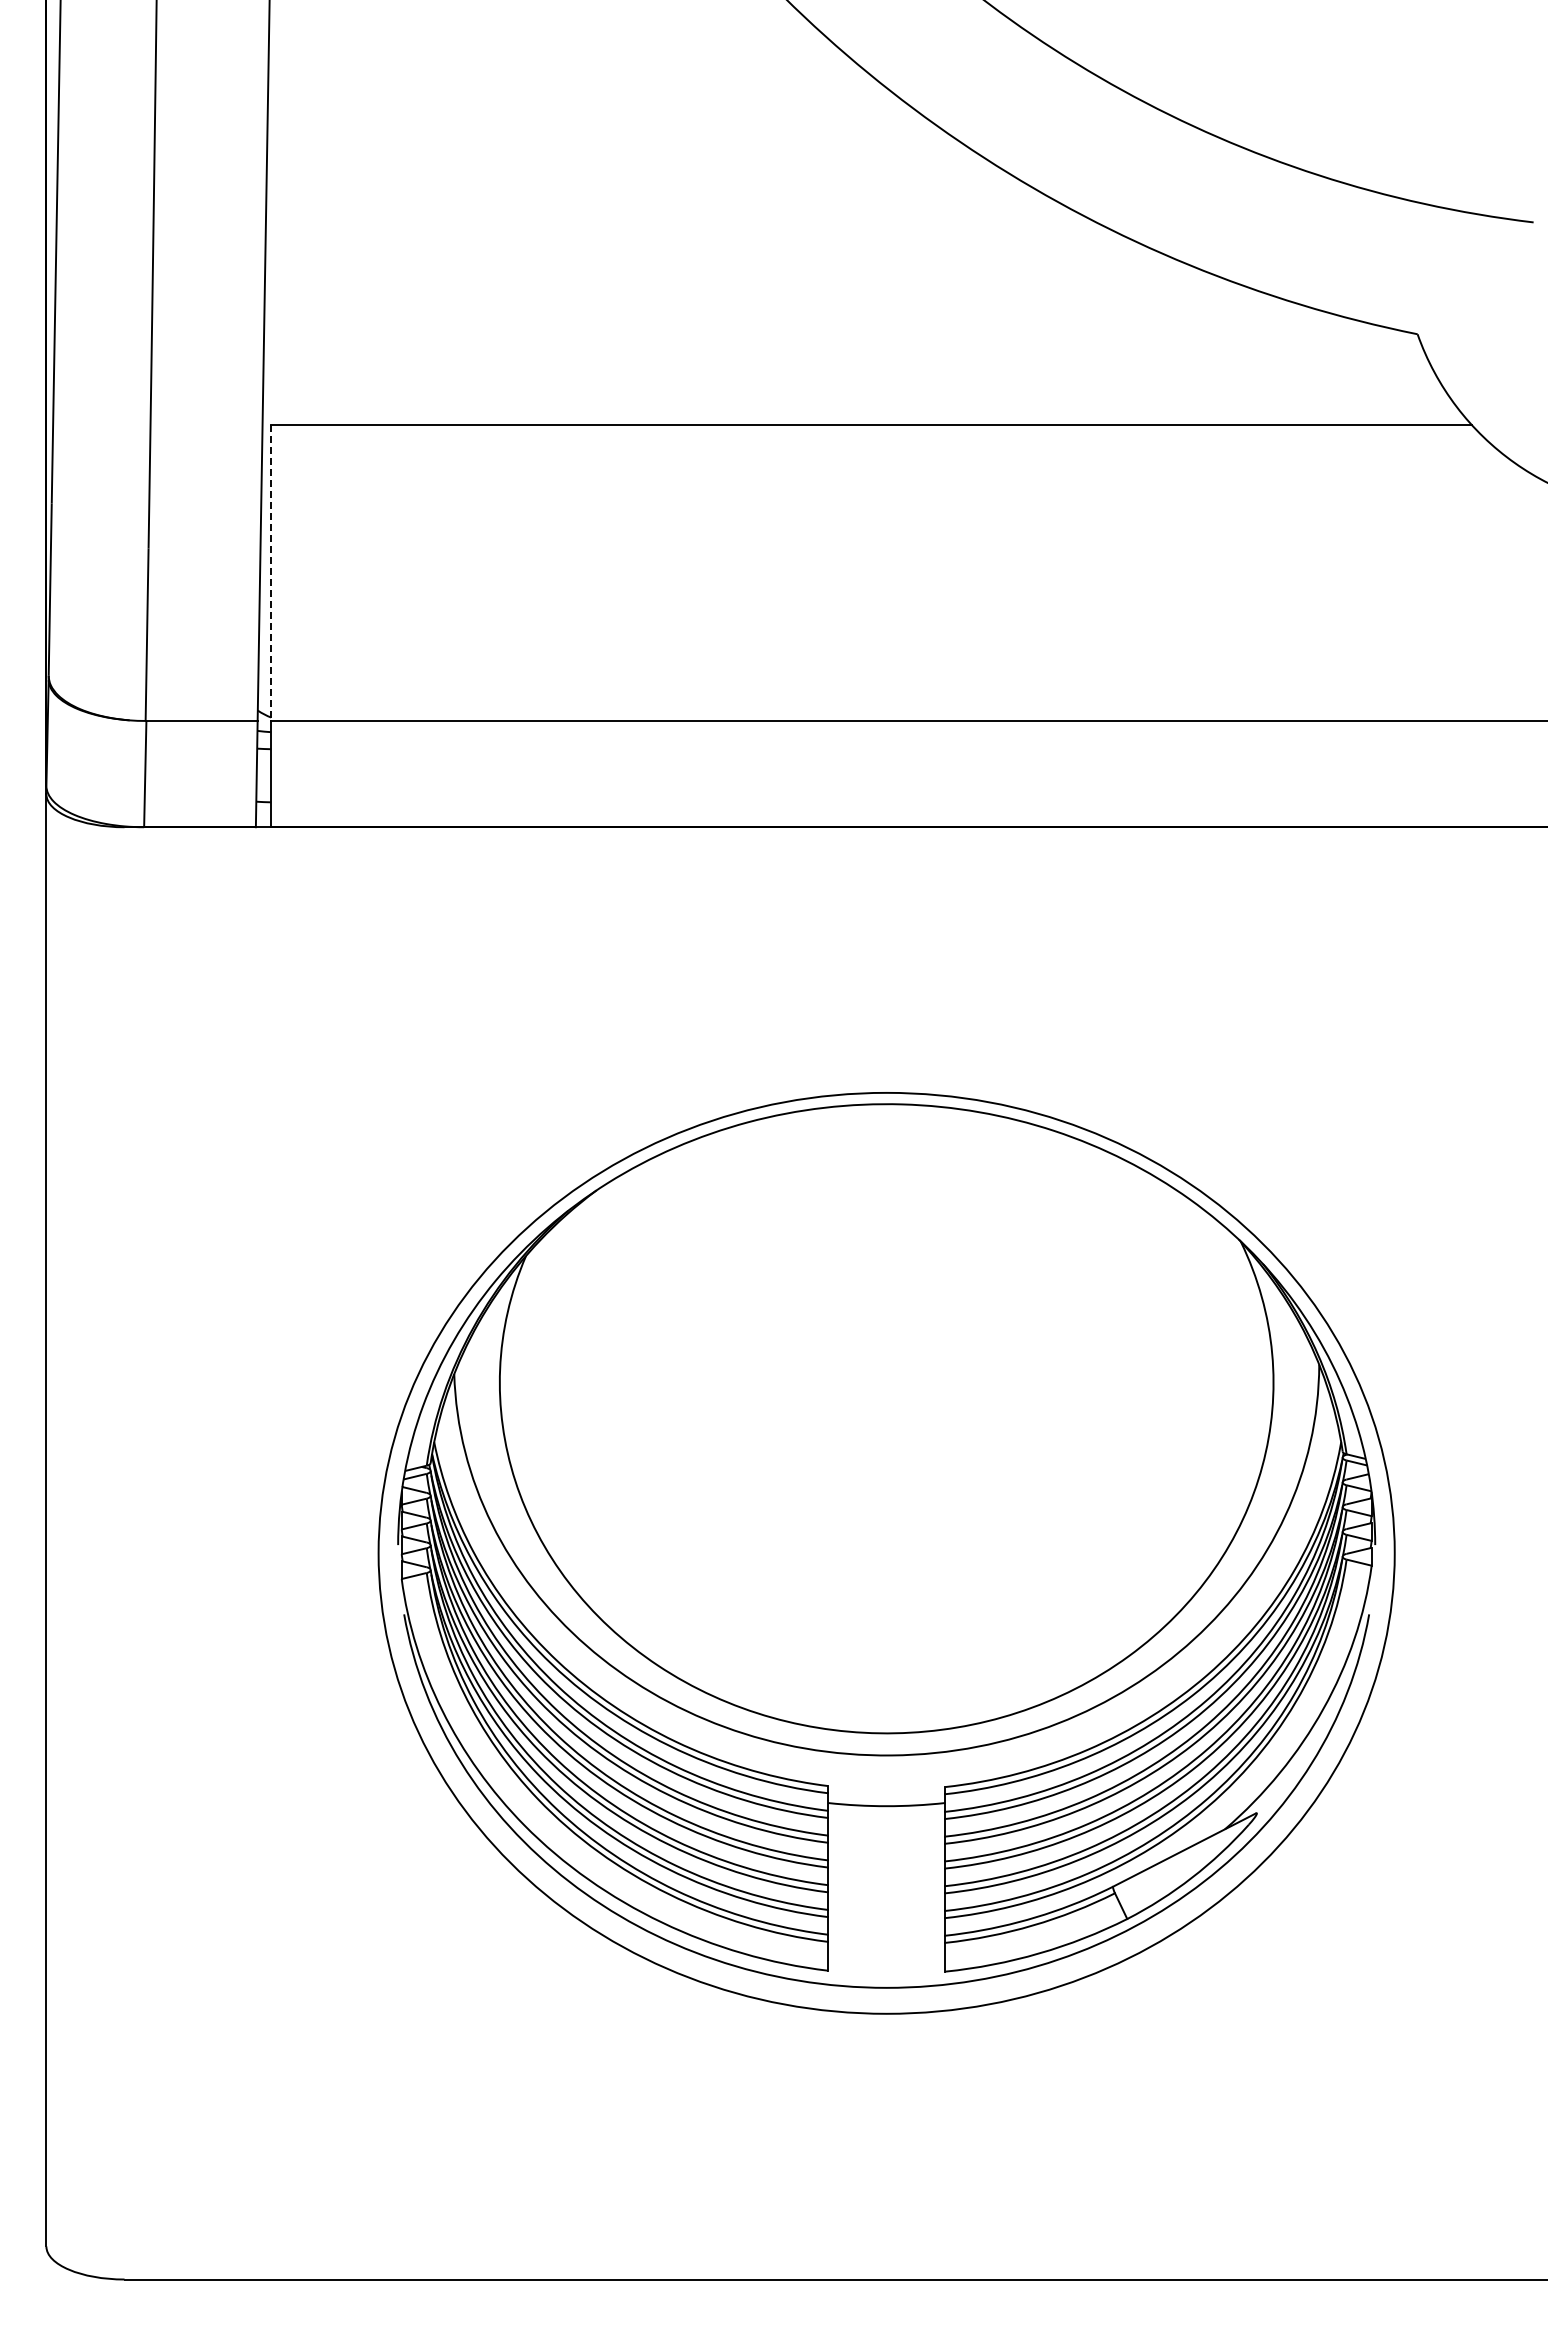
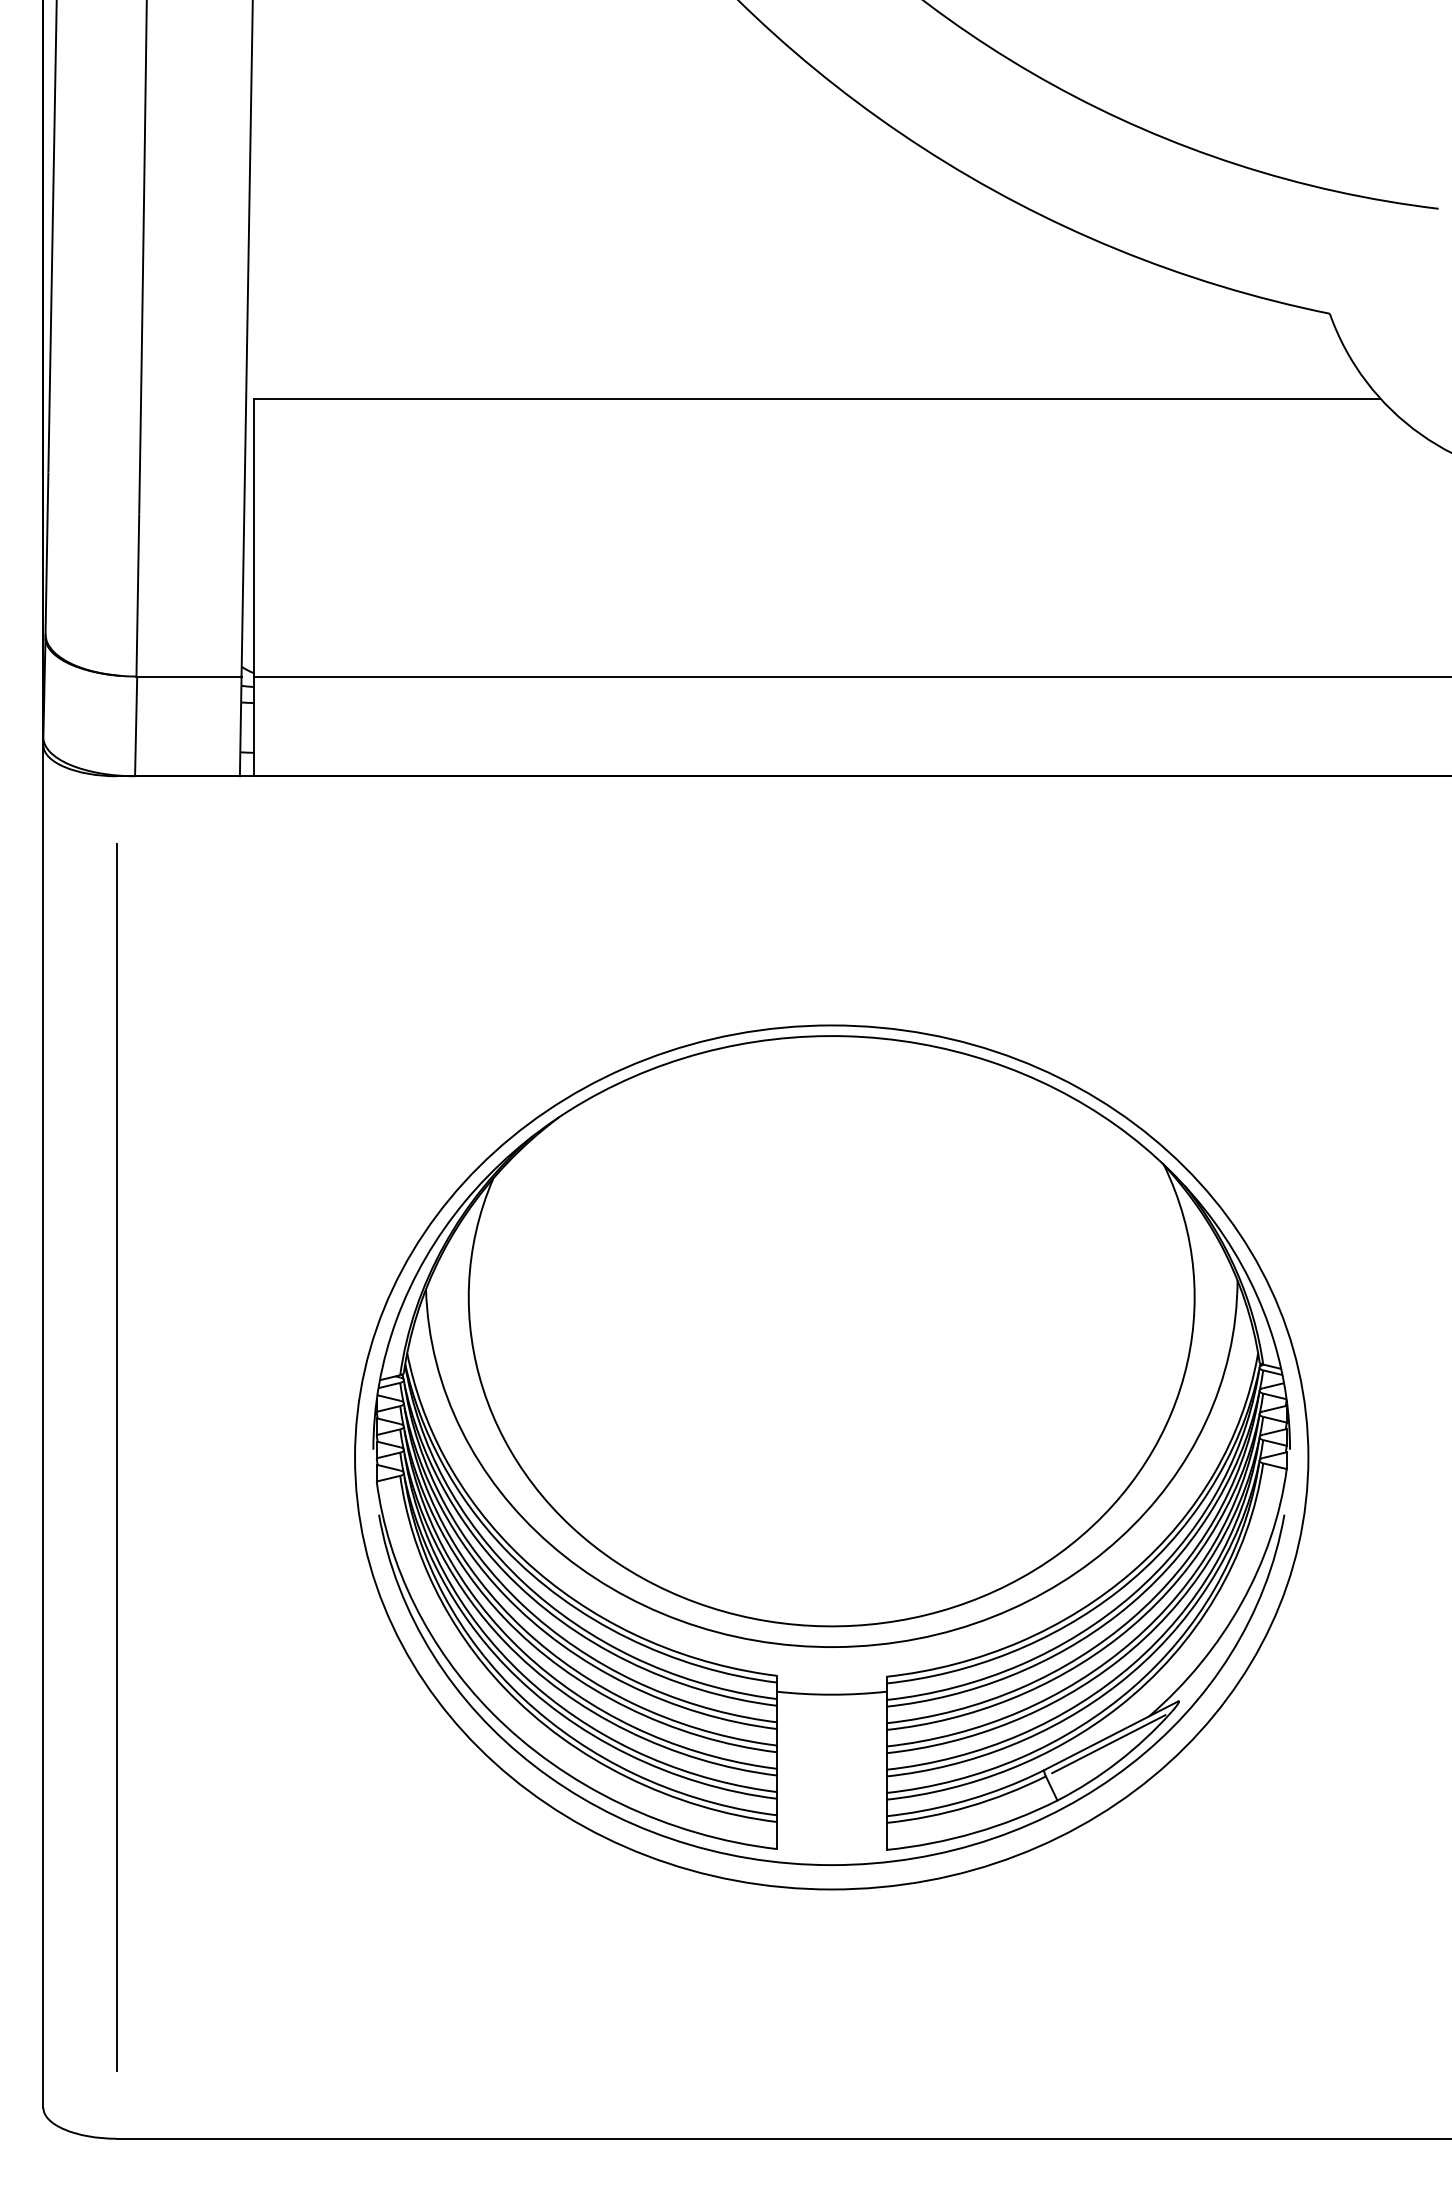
line: (271, 573) -> (254, 538), dashed -> solid
line: (124, 1552) -> (116, 1456), added
line: (1181, 1858) -> (1108, 1743), added

